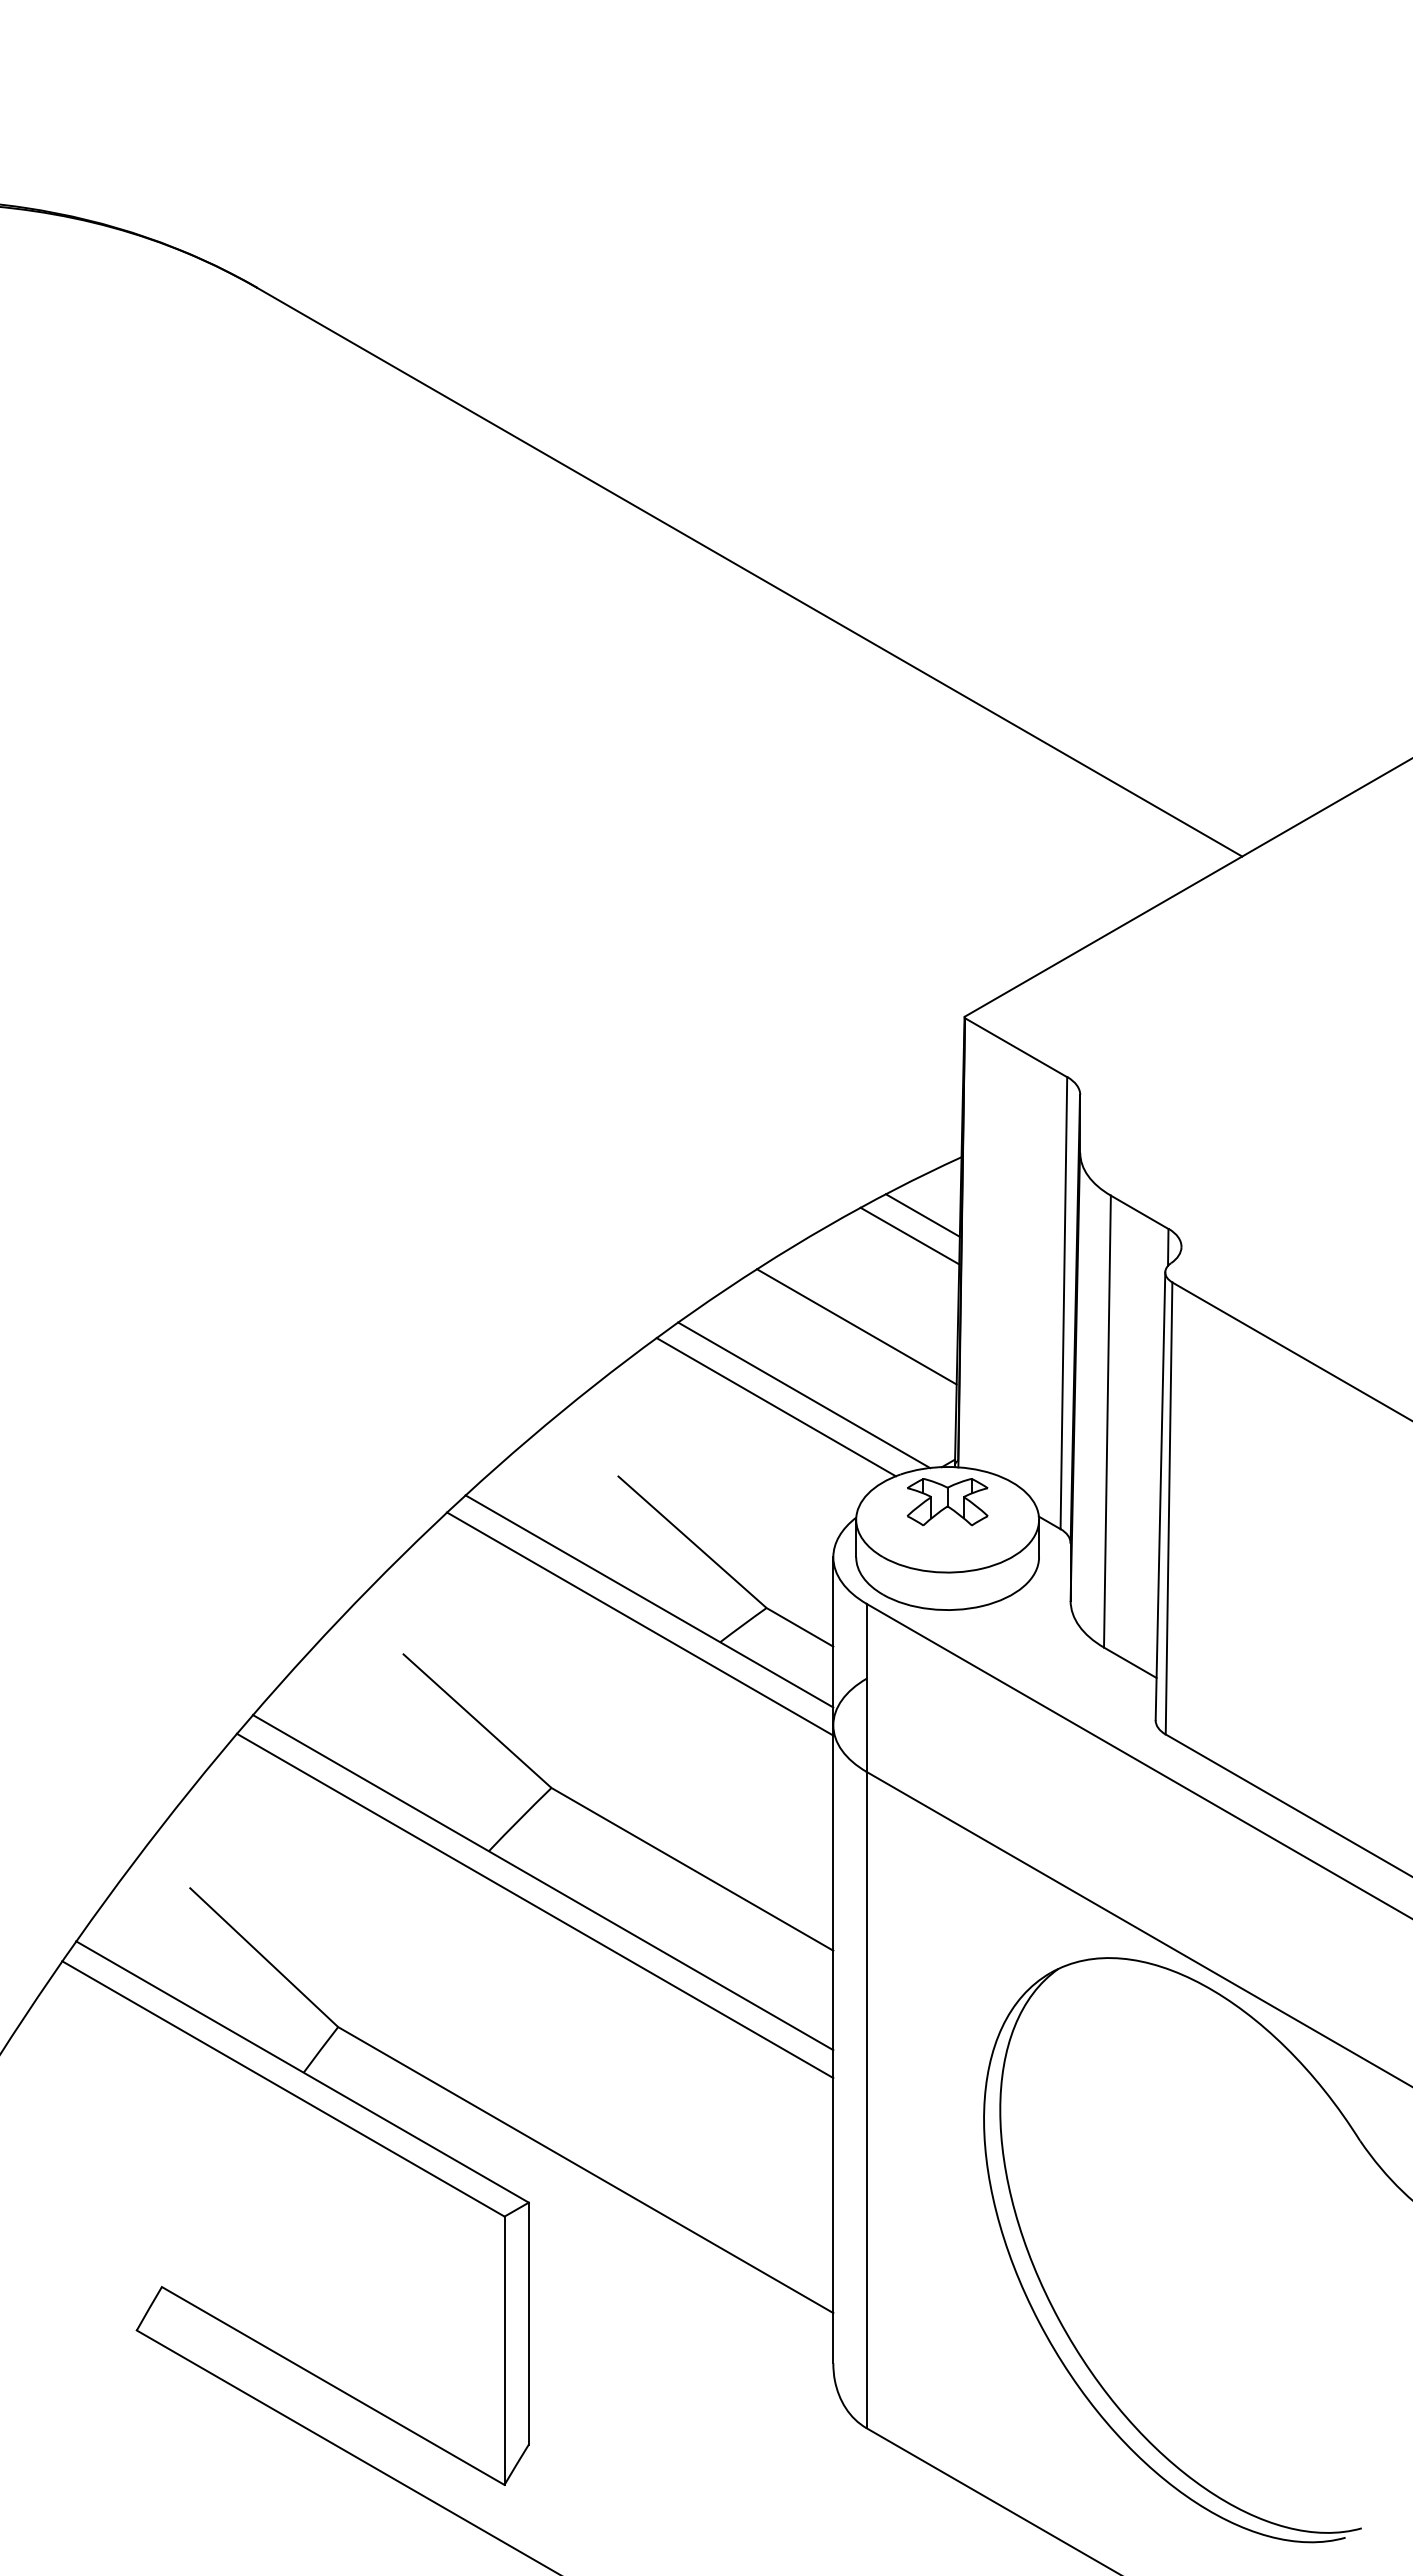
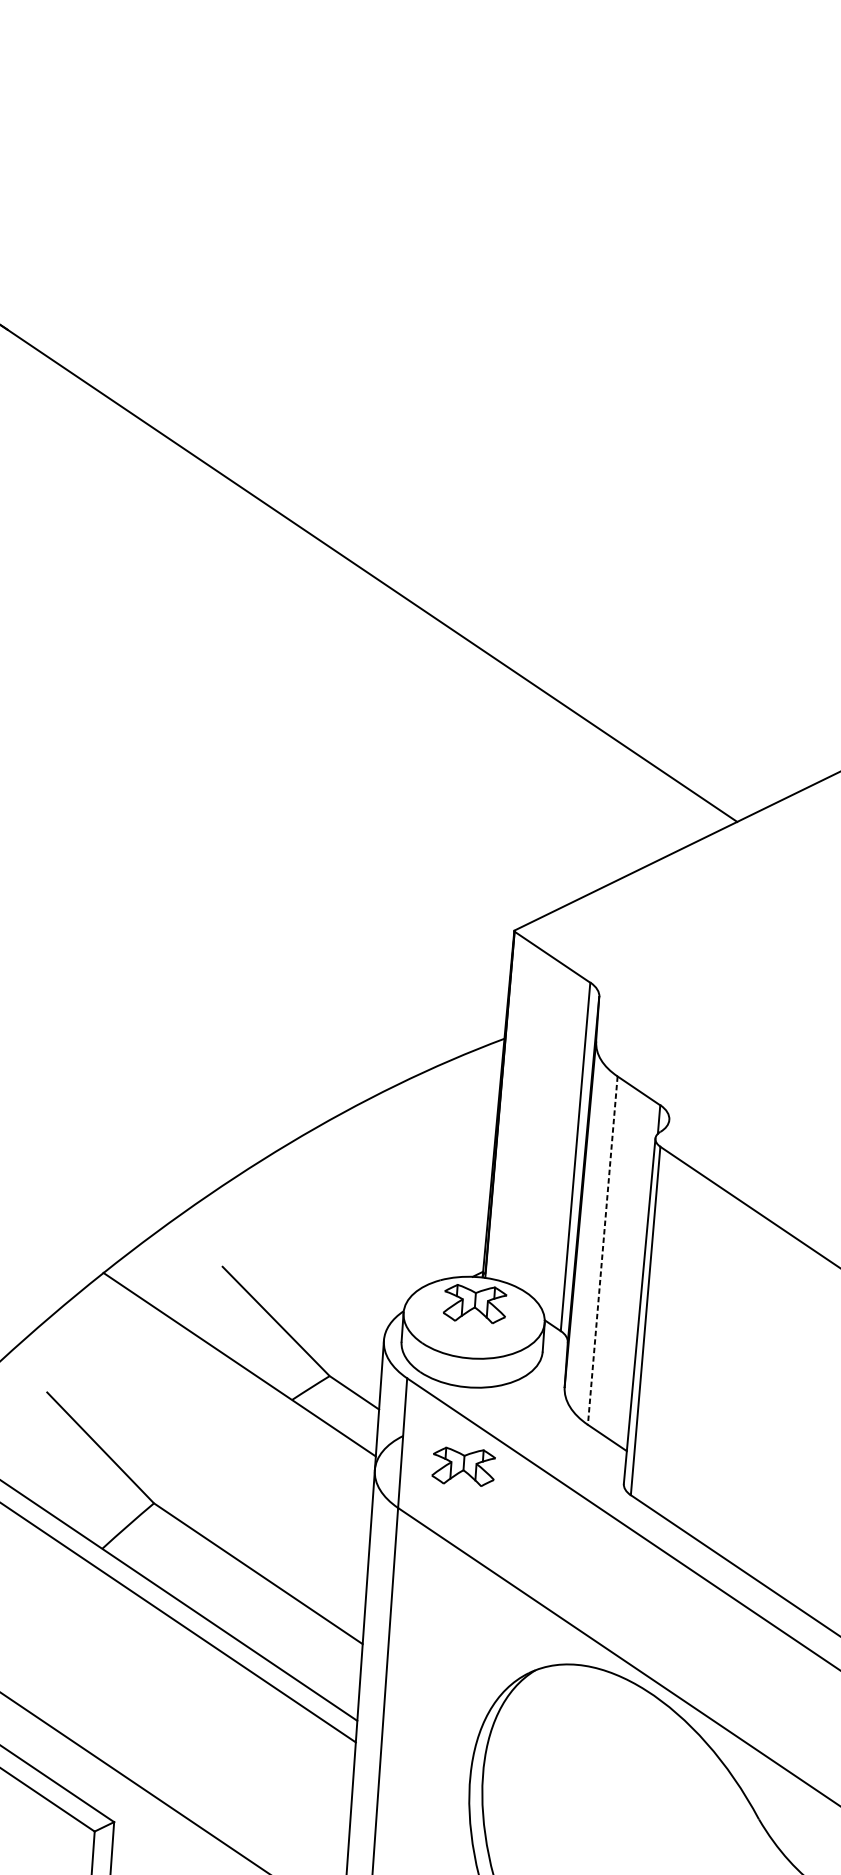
line: (922, 1215) -> (471, 1081), removed
line: (909, 1235) -> (460, 1096), removed
line: (856, 1326) -> (414, 1163), removed
line: (804, 1395) -> (370, 1214), removed
line: (775, 1407) -> (347, 1221), removed
line: (1107, 1422) -> (602, 1251), solid -> dashed
line: (639, 1623) -> (230, 1381), removed
part: (947, 1713) -> (463, 1467), added

